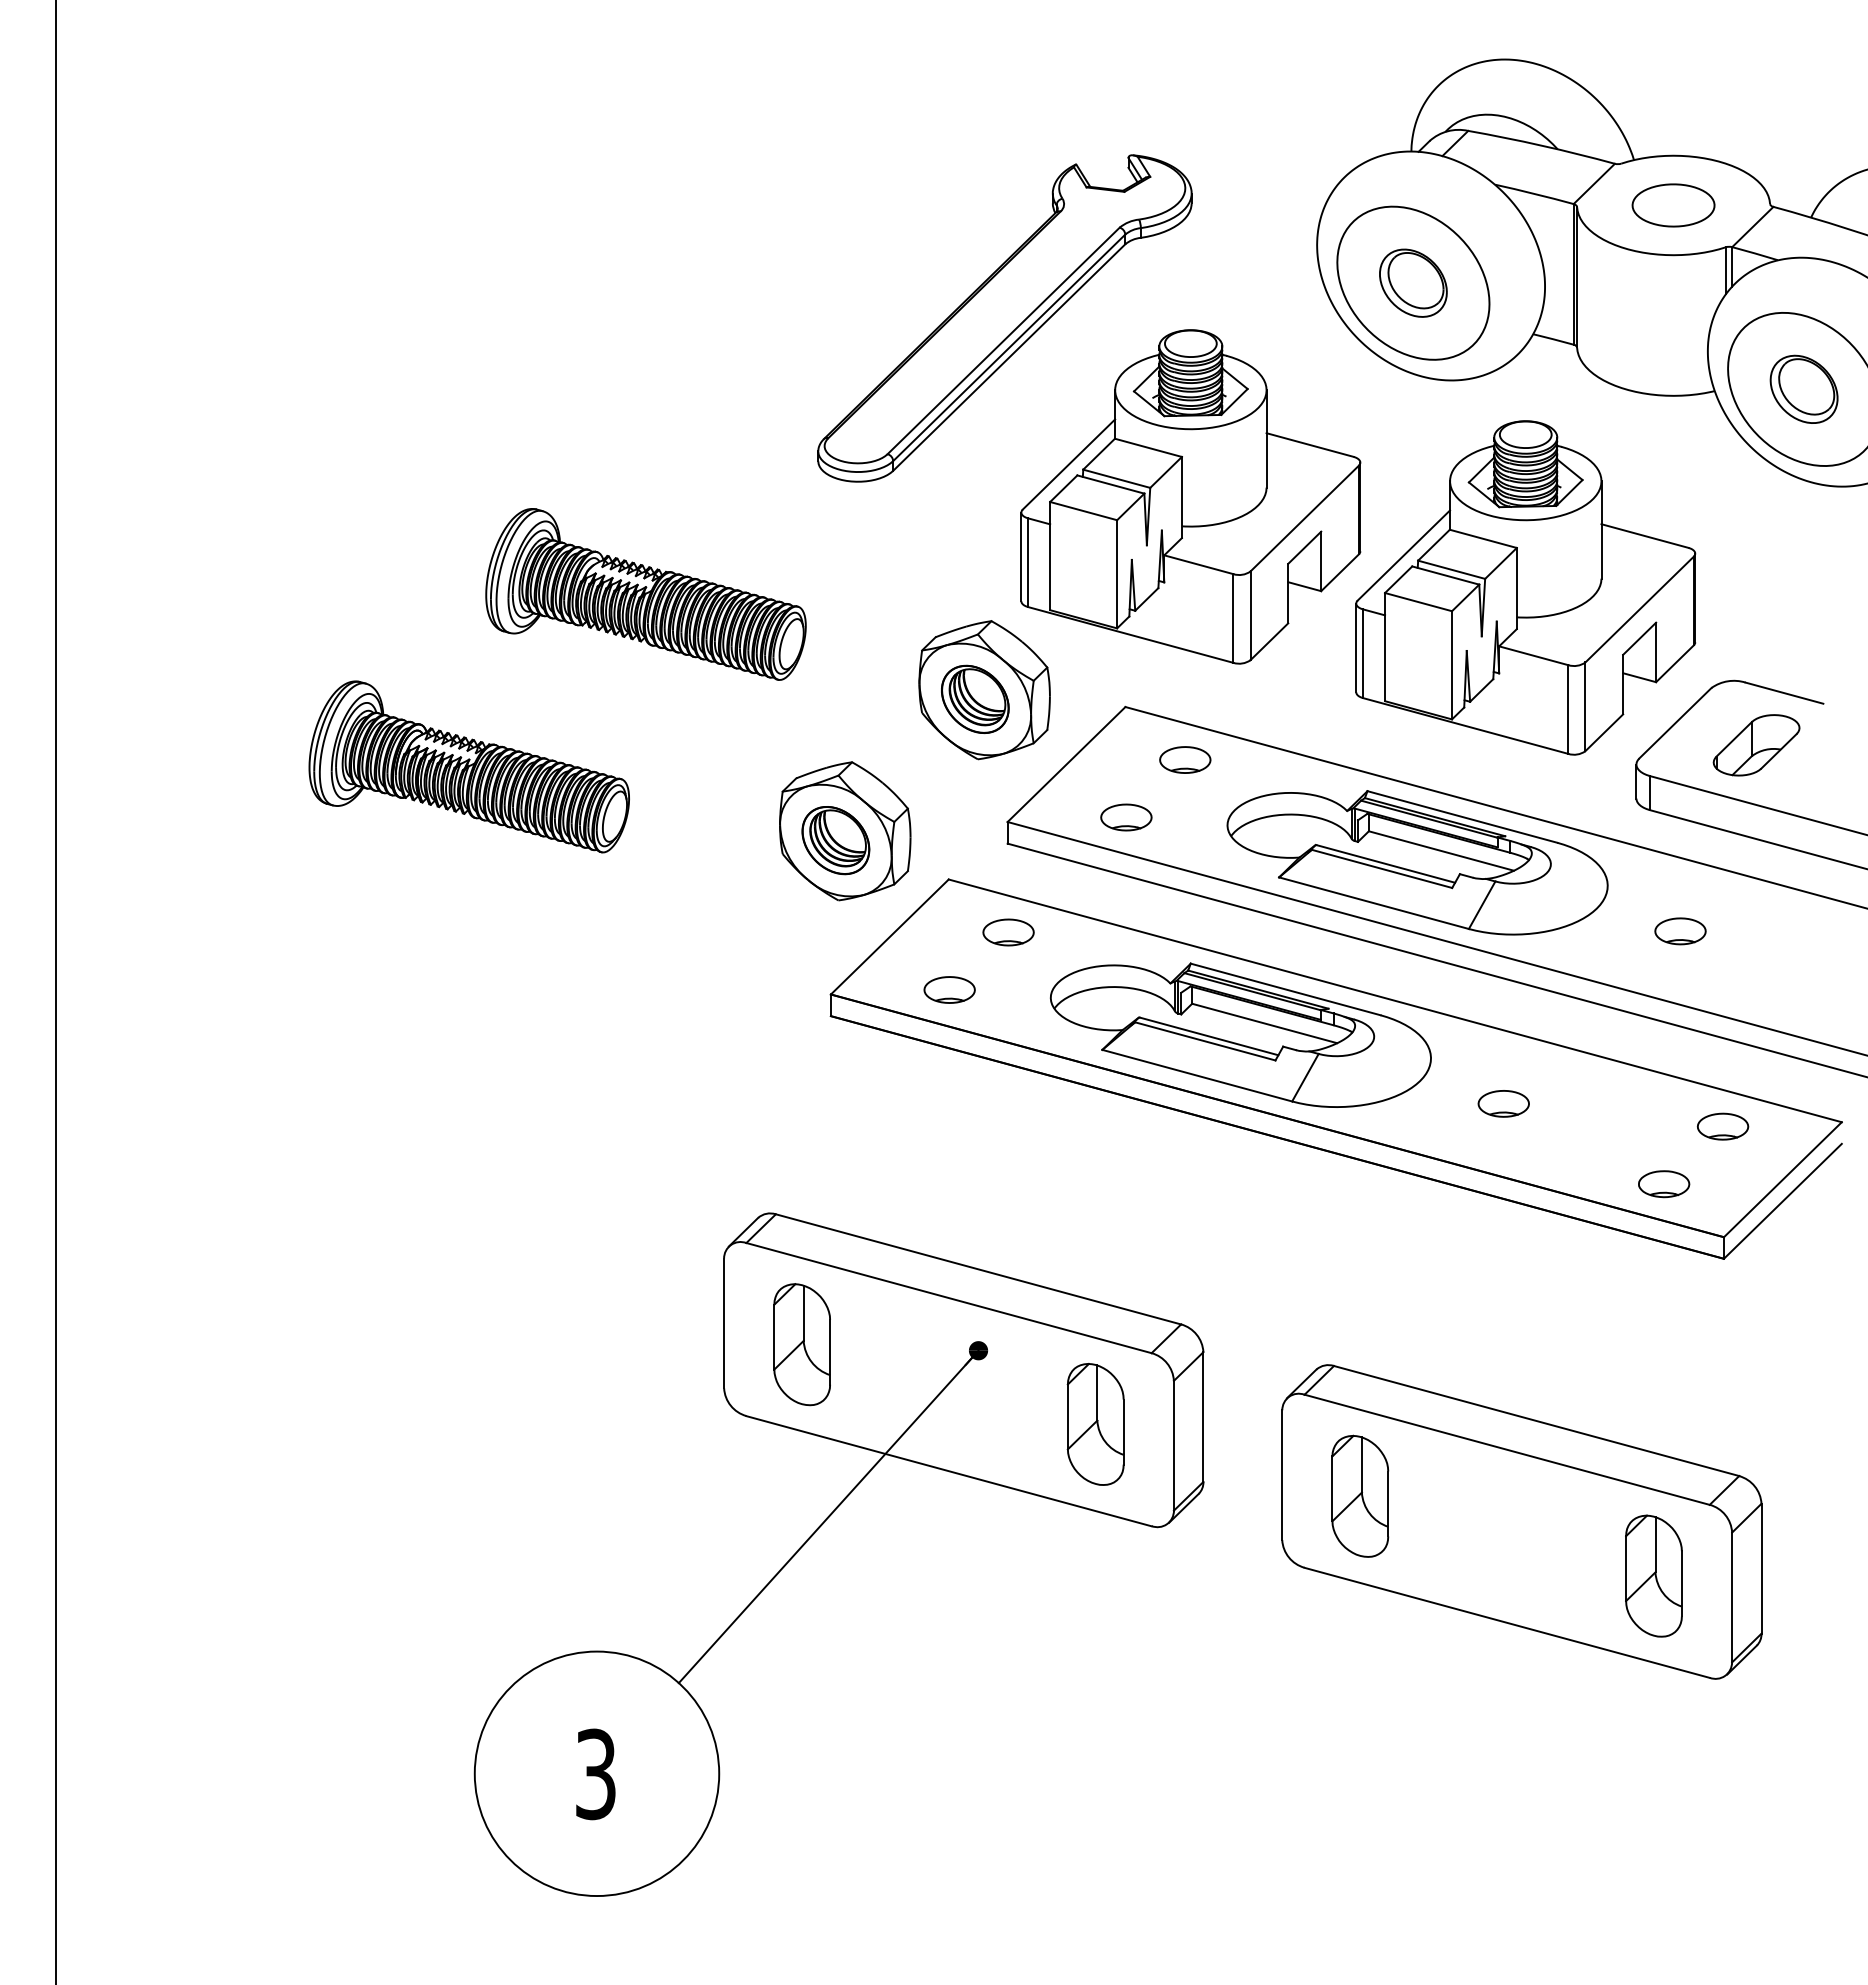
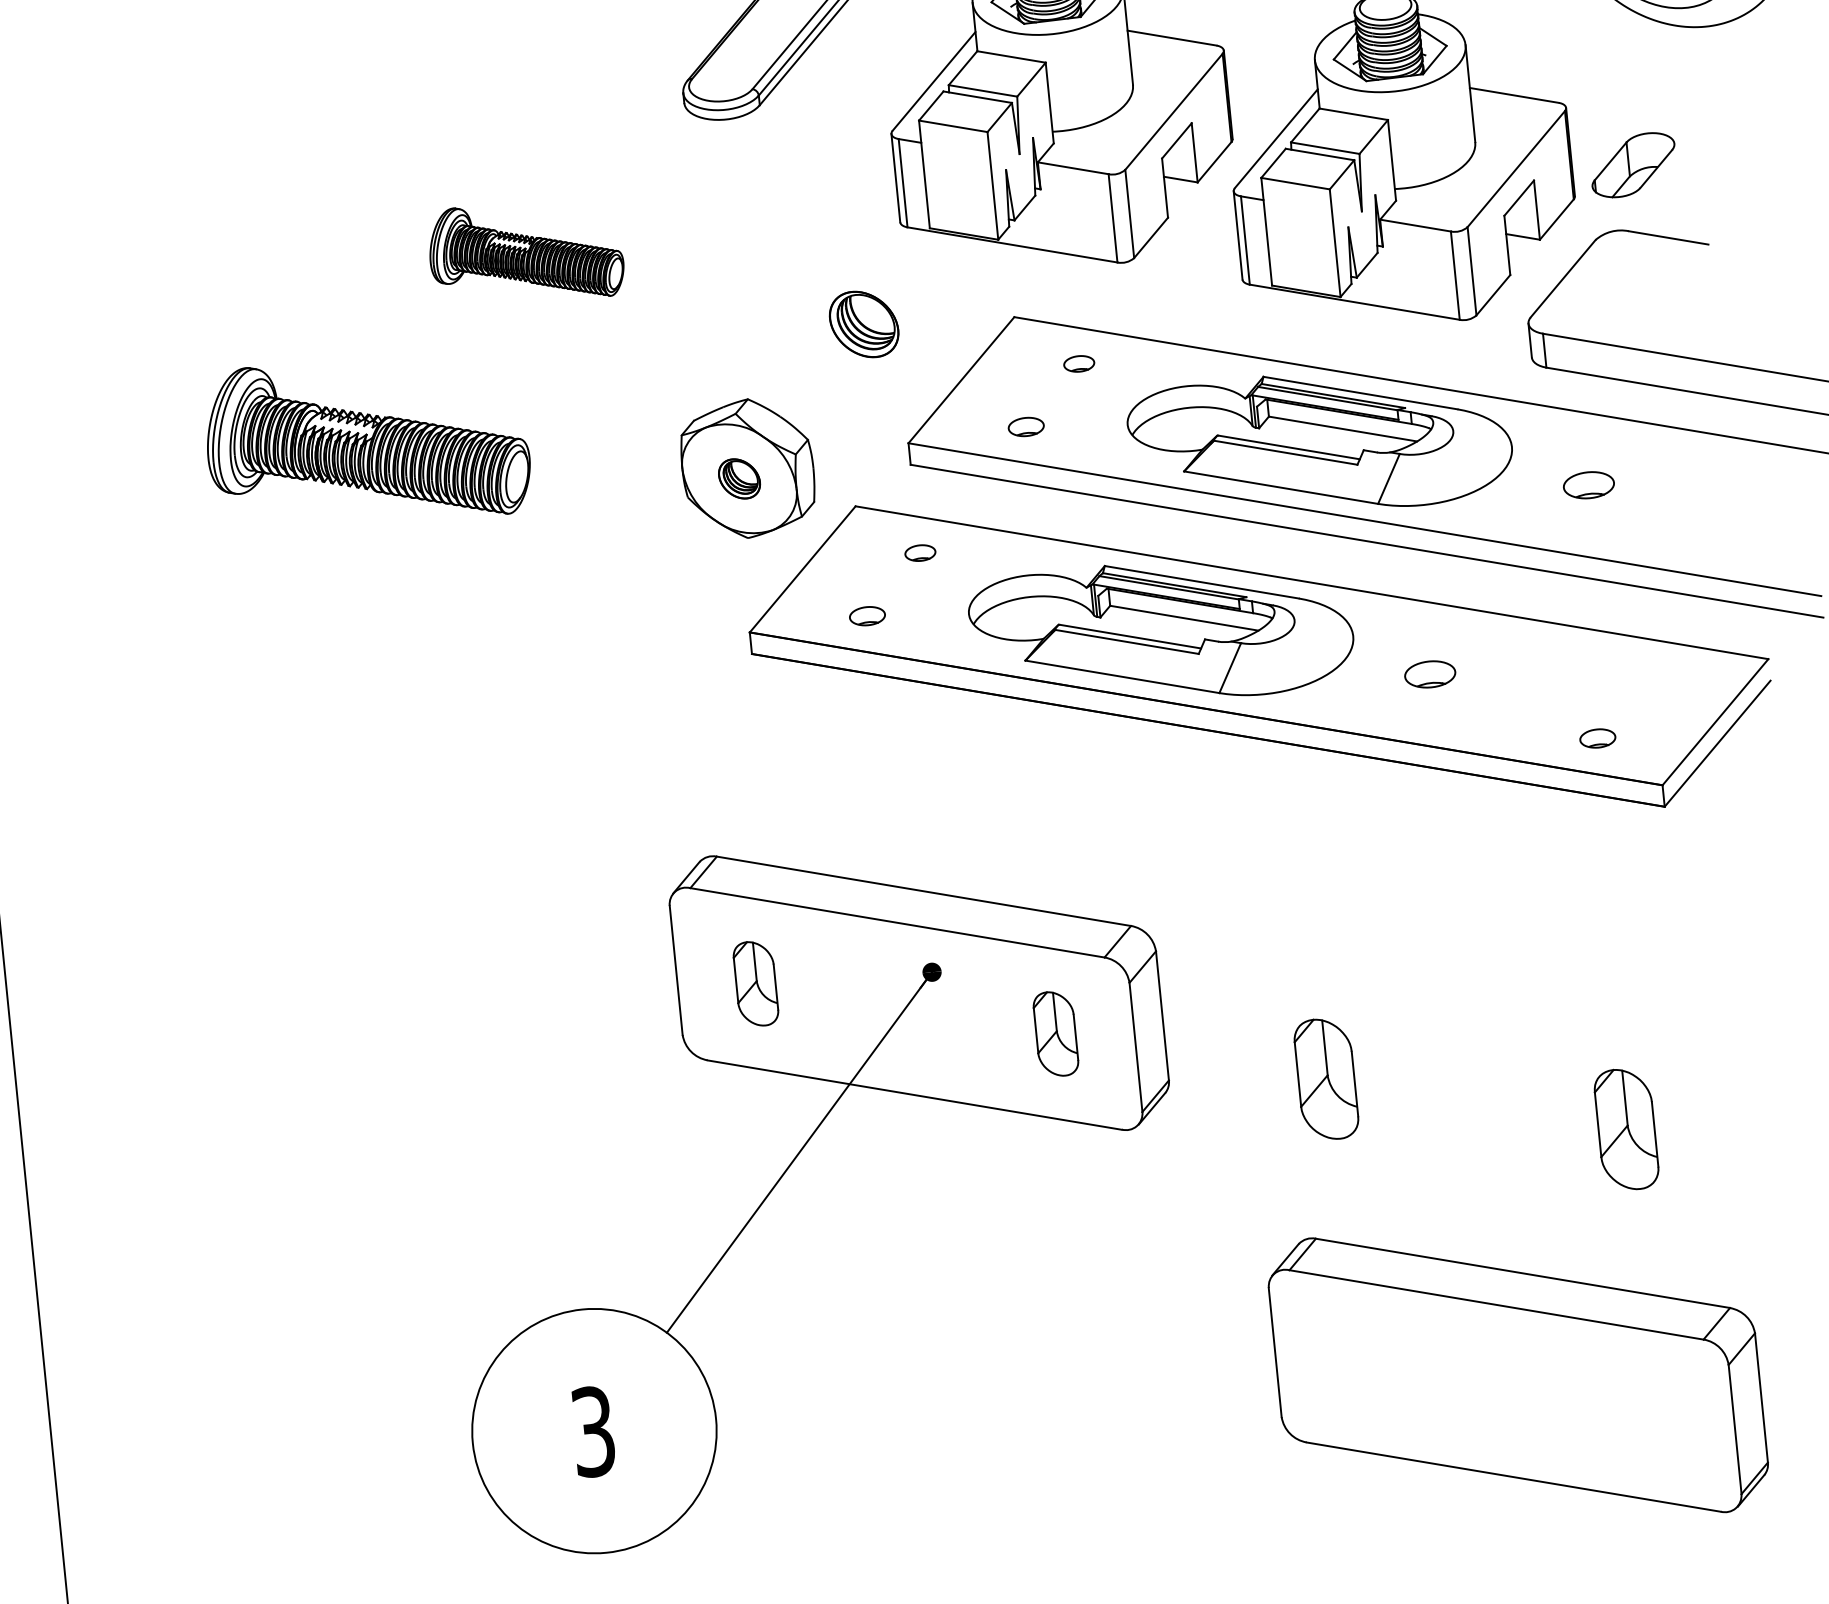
part: (645, 594) -> (525, 252), size x0.6
part: (984, 690) -> (872, 314), removed
part: (1756, 745) -> (1633, 165), moved
part: (1185, 759) -> (1079, 363), size x0.6
part: (1126, 817) -> (1026, 426), size x0.7
part: (835, 840) -> (739, 478), size x0.6
part: (1008, 932) -> (920, 553), size x0.6
part: (949, 989) -> (867, 615), size x0.7
part: (1722, 1126) -> (1650, 675), removed
part: (1664, 1184) -> (1598, 738), size x0.7
part: (801, 1344) -> (755, 983), size x0.7
part: (1095, 1424) -> (1055, 1034), size x0.7
part: (1521, 1521) -> (1517, 1374), moved

